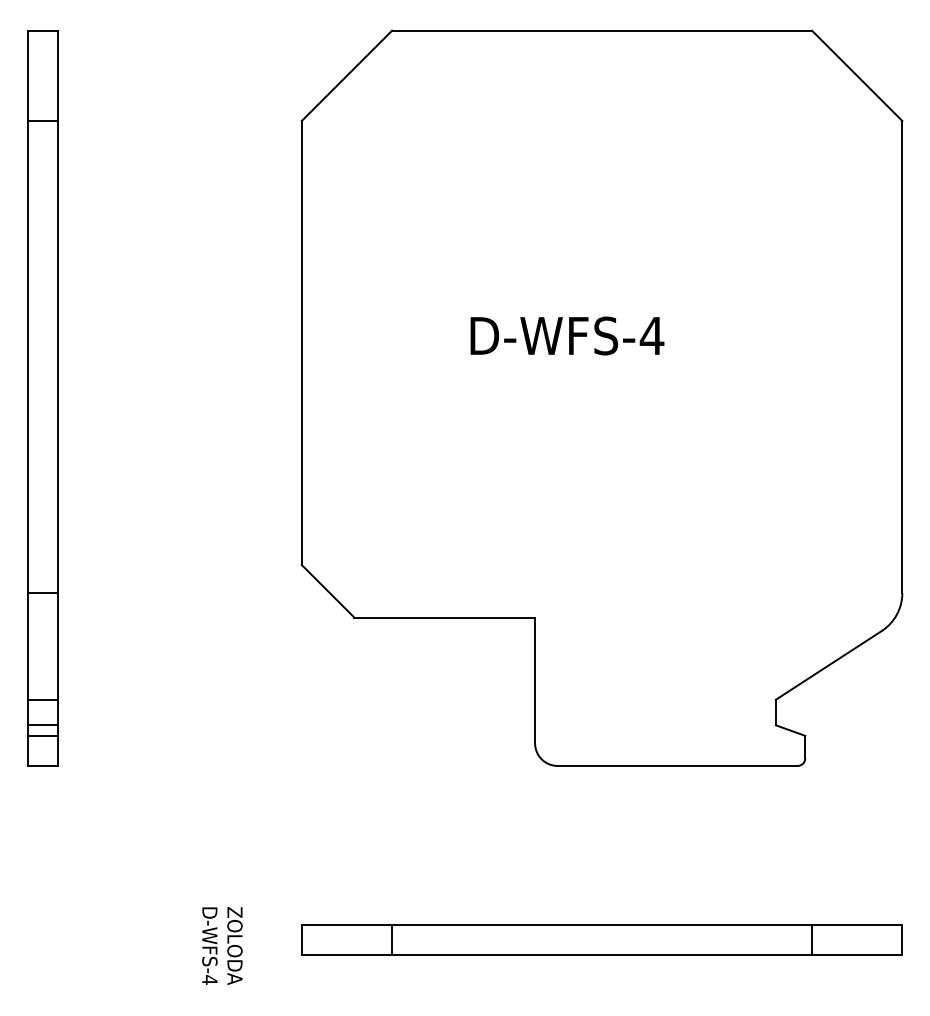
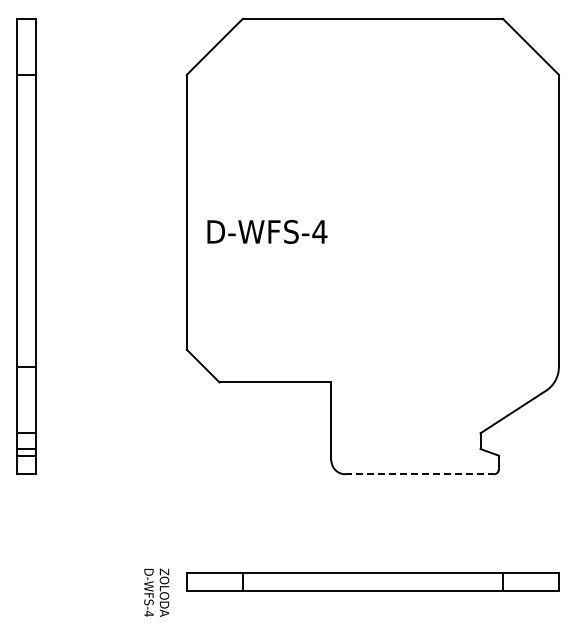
text: (567, 335) -> (267, 231), moved
line: (678, 766) -> (420, 474), solid -> dashed
text: (222, 945) -> (156, 592), moved

